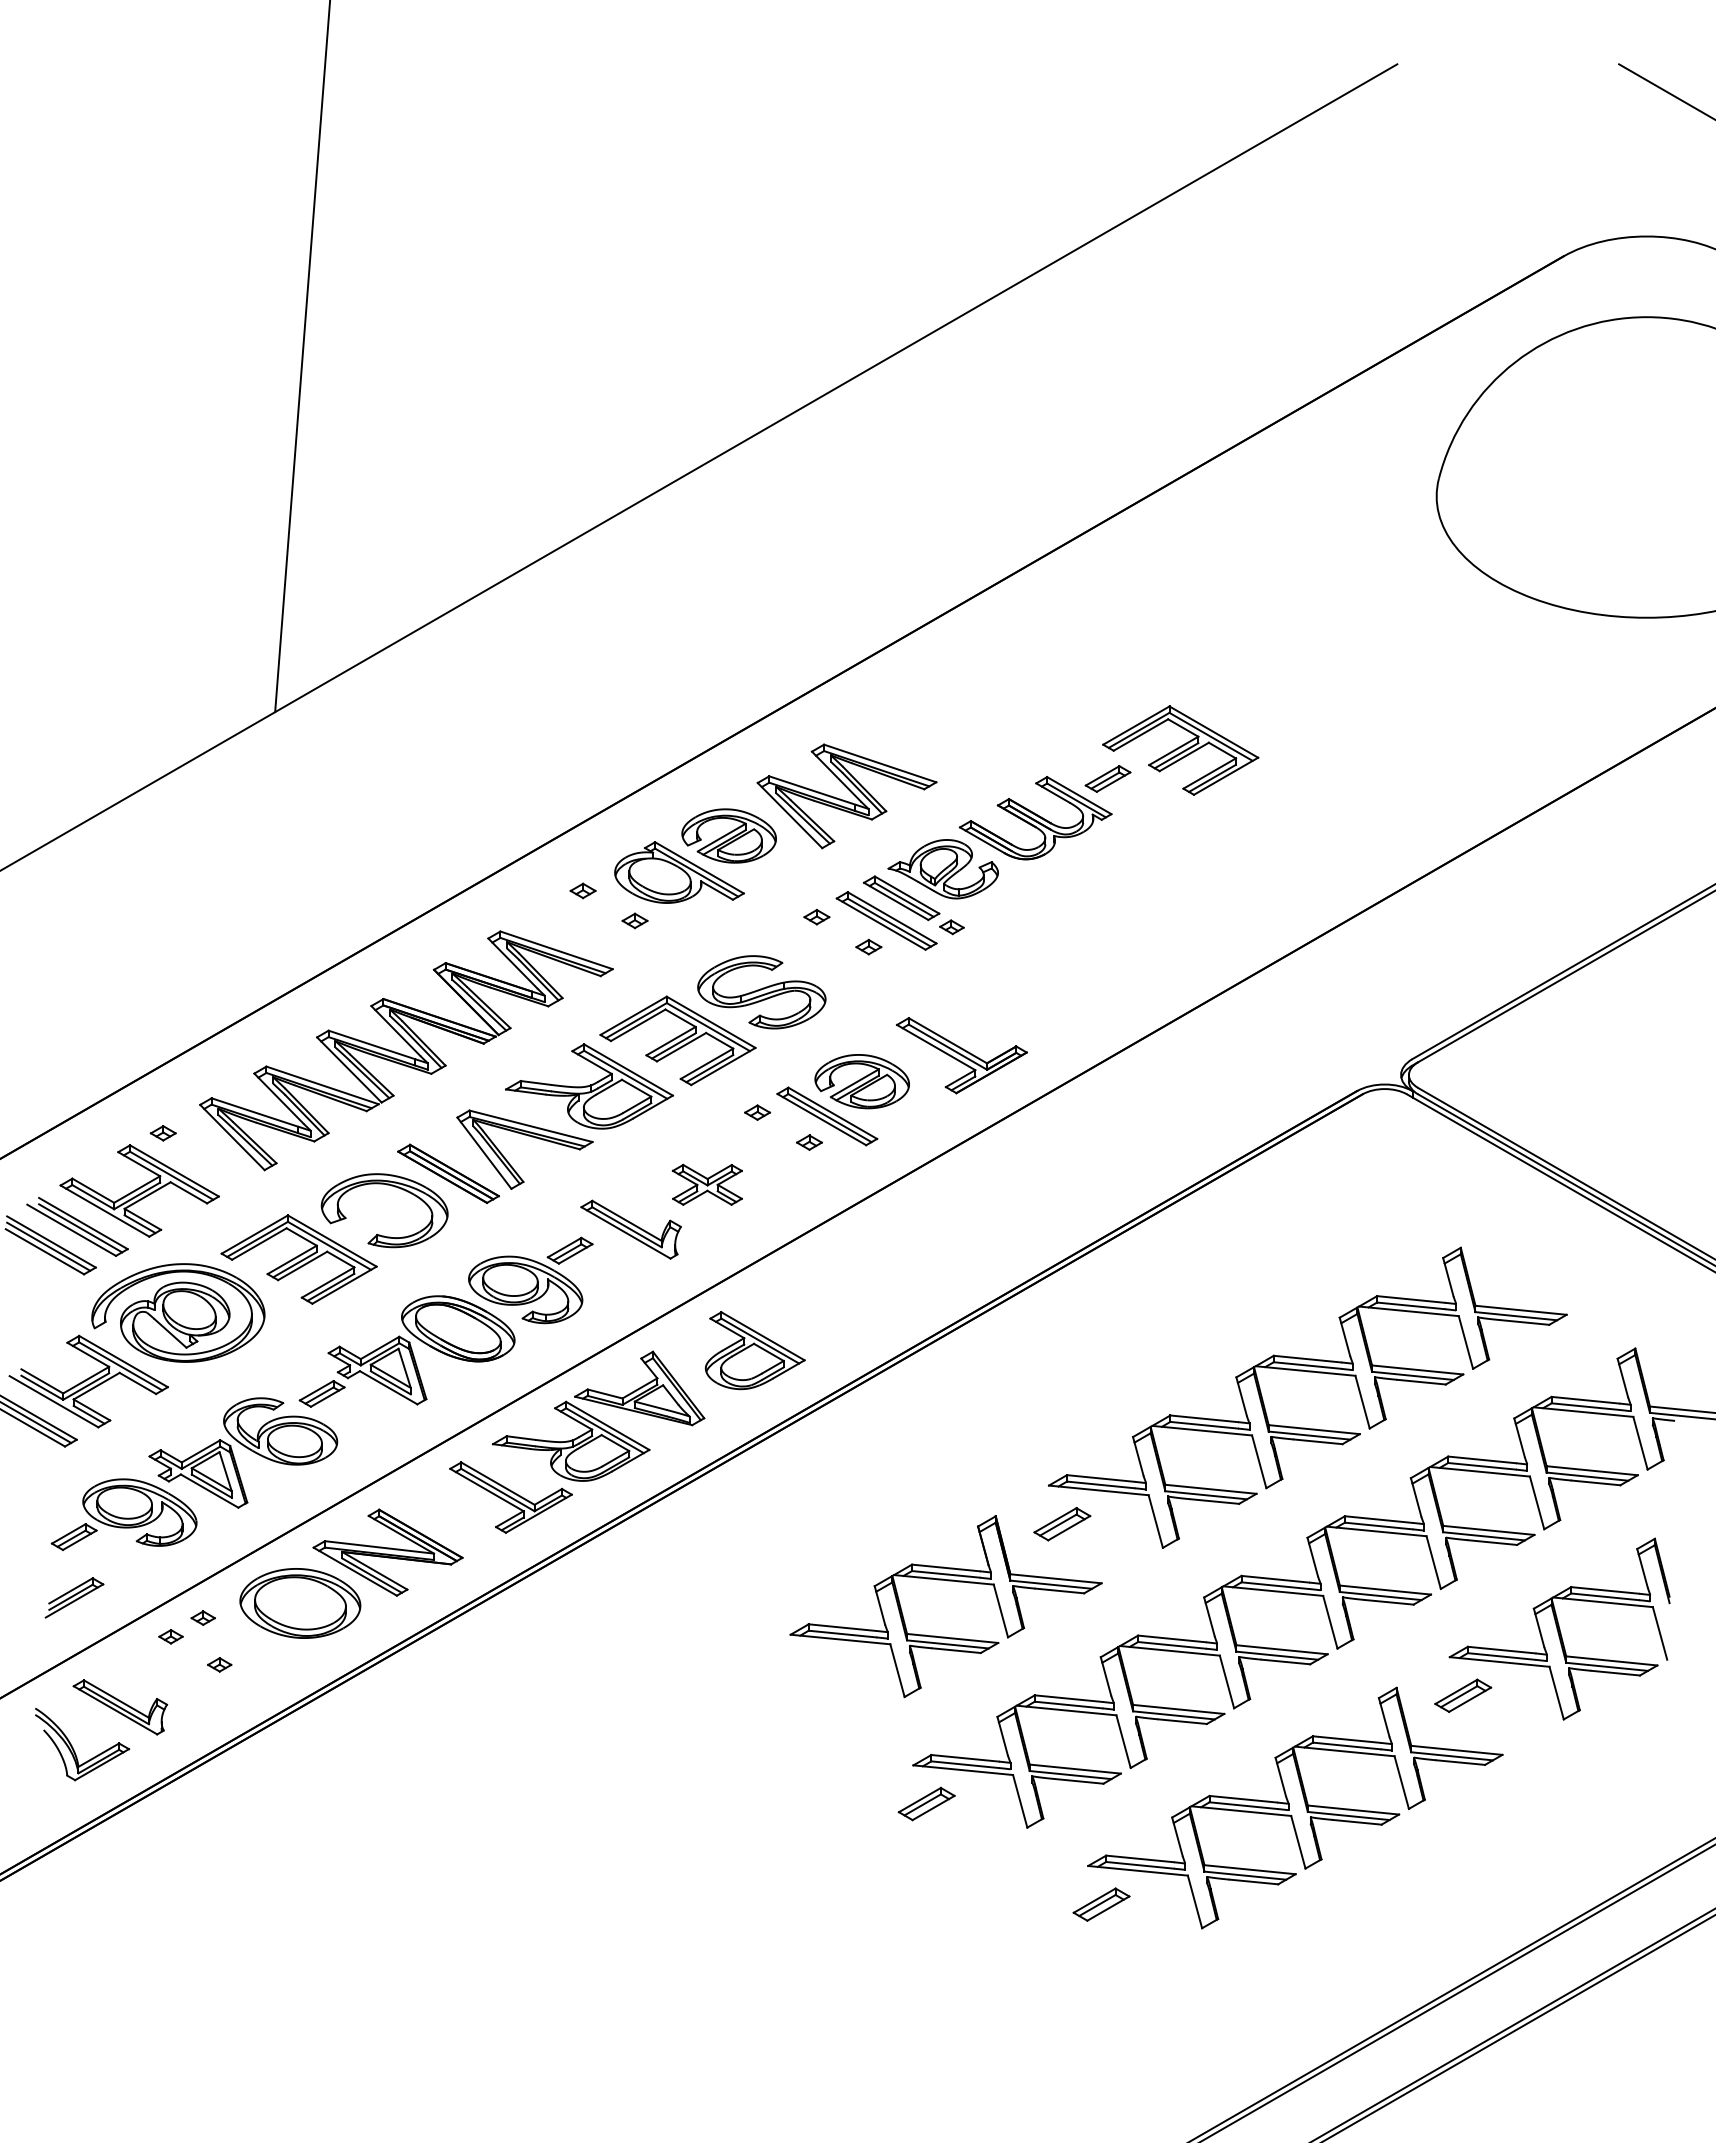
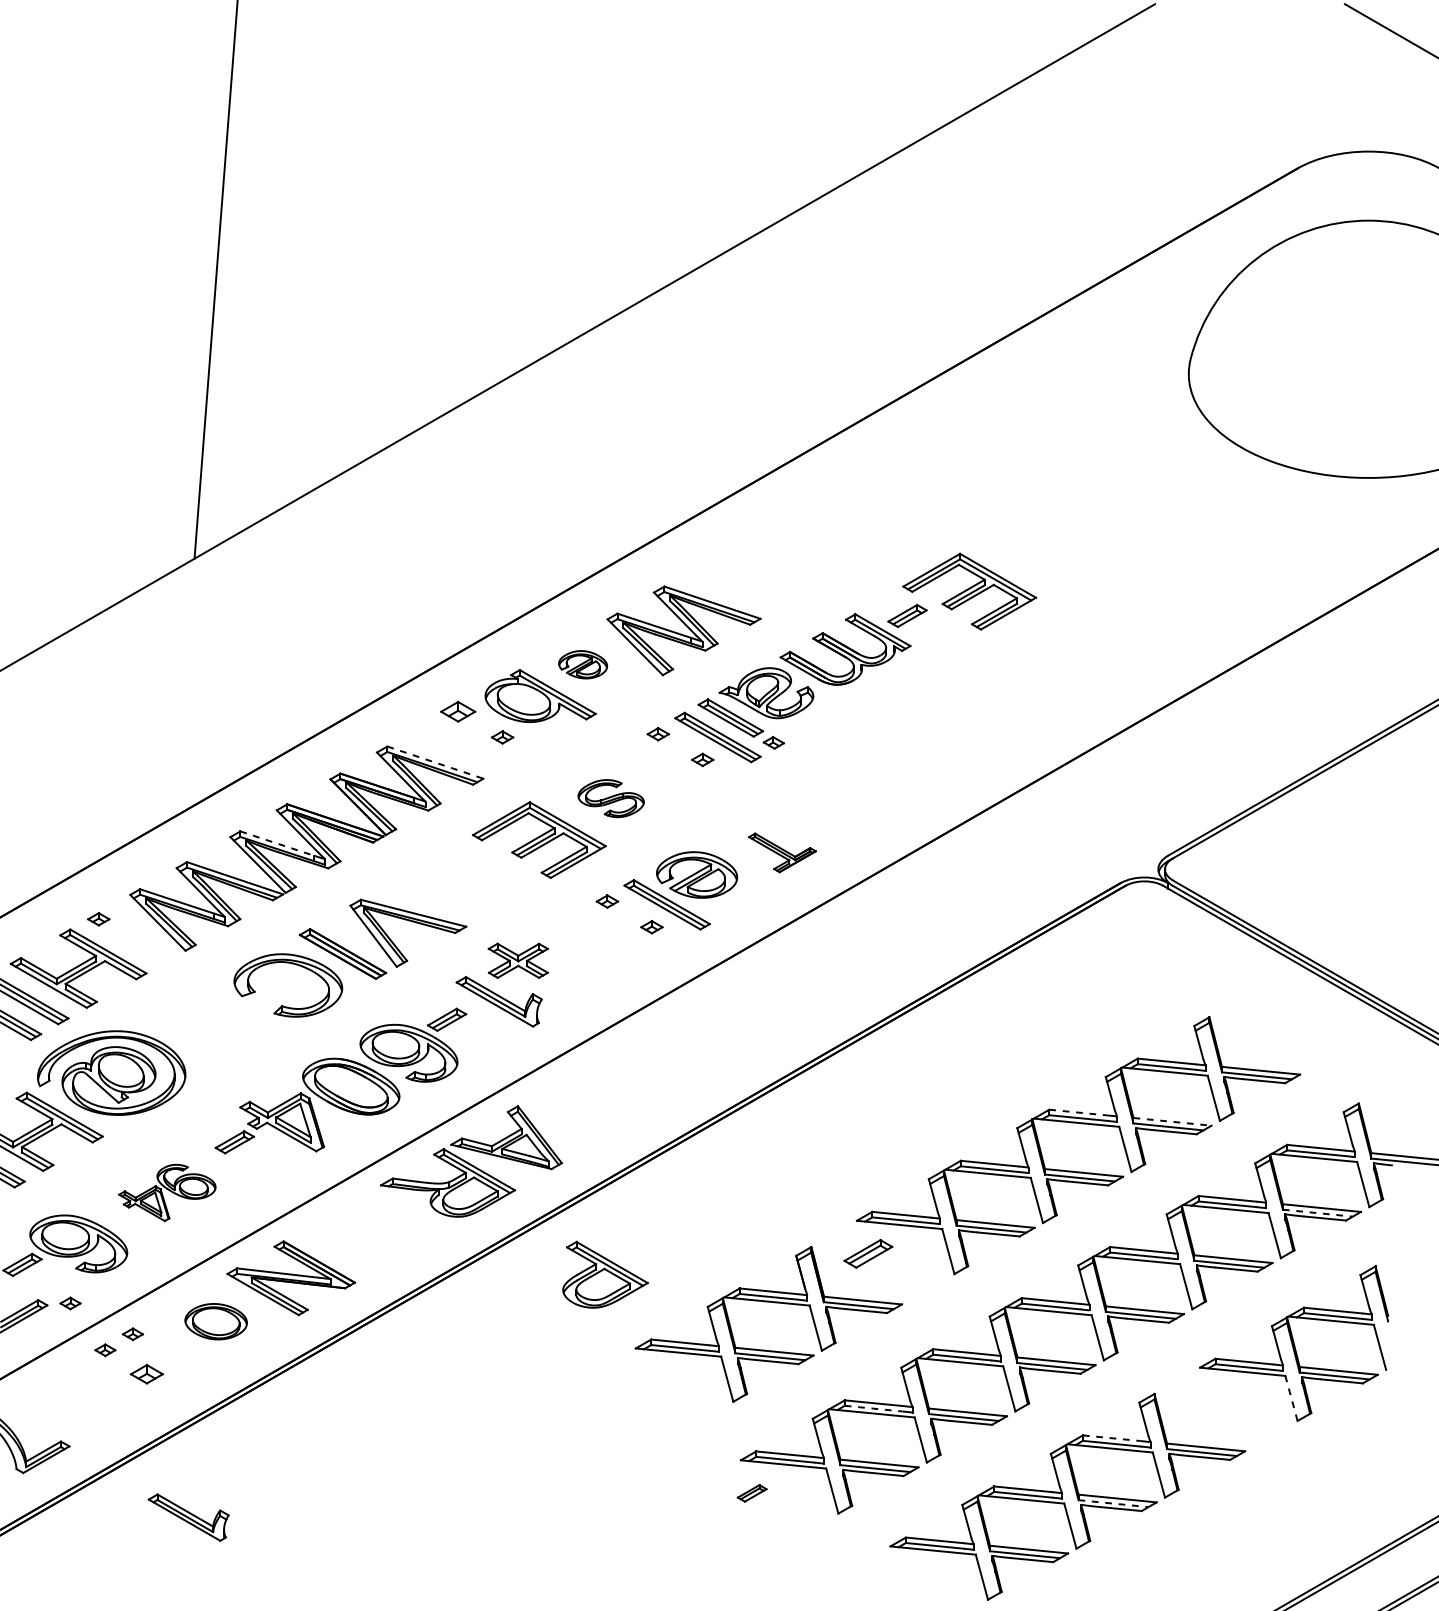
part: (728, 835) -> (582, 664), size x0.6
part: (582, 890) -> (457, 711), size x1.6
line: (557, 950) -> (436, 762), solid -> dashed
part: (761, 992) -> (610, 798), size x0.6
line: (372, 1045) -> (277, 844), solid -> dashed
part: (961, 1055) -> (782, 852), size x0.6
part: (589, 1086) -> (463, 879), removed
part: (706, 1184) -> (517, 960), moved
part: (298, 1259) -> (214, 1027), removed
part: (754, 1350) -> (604, 1274), moved
line: (1307, 1359) -> (1078, 1112), solid -> dashed
line: (1417, 1369) -> (1172, 1121), solid -> dashed
part: (243, 1452) -> (167, 1192), size x0.6
line: (1587, 1476) -> (1317, 1213), solid -> dashed
part: (510, 1497) -> (395, 1231), removed
part: (129, 1581) -> (69, 1302), added
part: (300, 1603) -> (216, 1321), size x0.6
part: (219, 1664) -> (146, 1373), size x1.6
line: (1556, 1692) -> (1291, 1397), solid -> dashed
part: (1463, 1695) -> (1211, 1400), removed
line: (1068, 1705) -> (873, 1409), solid -> dashed
part: (120, 1707) -> (188, 1517), moved
line: (1346, 1739) -> (1111, 1438), solid -> dashed
part: (926, 1803) -> (752, 1492), size x0.6
line: (1349, 1816) -> (1114, 1504), solid -> dashed
part: (1101, 1904) -> (901, 1579), removed

